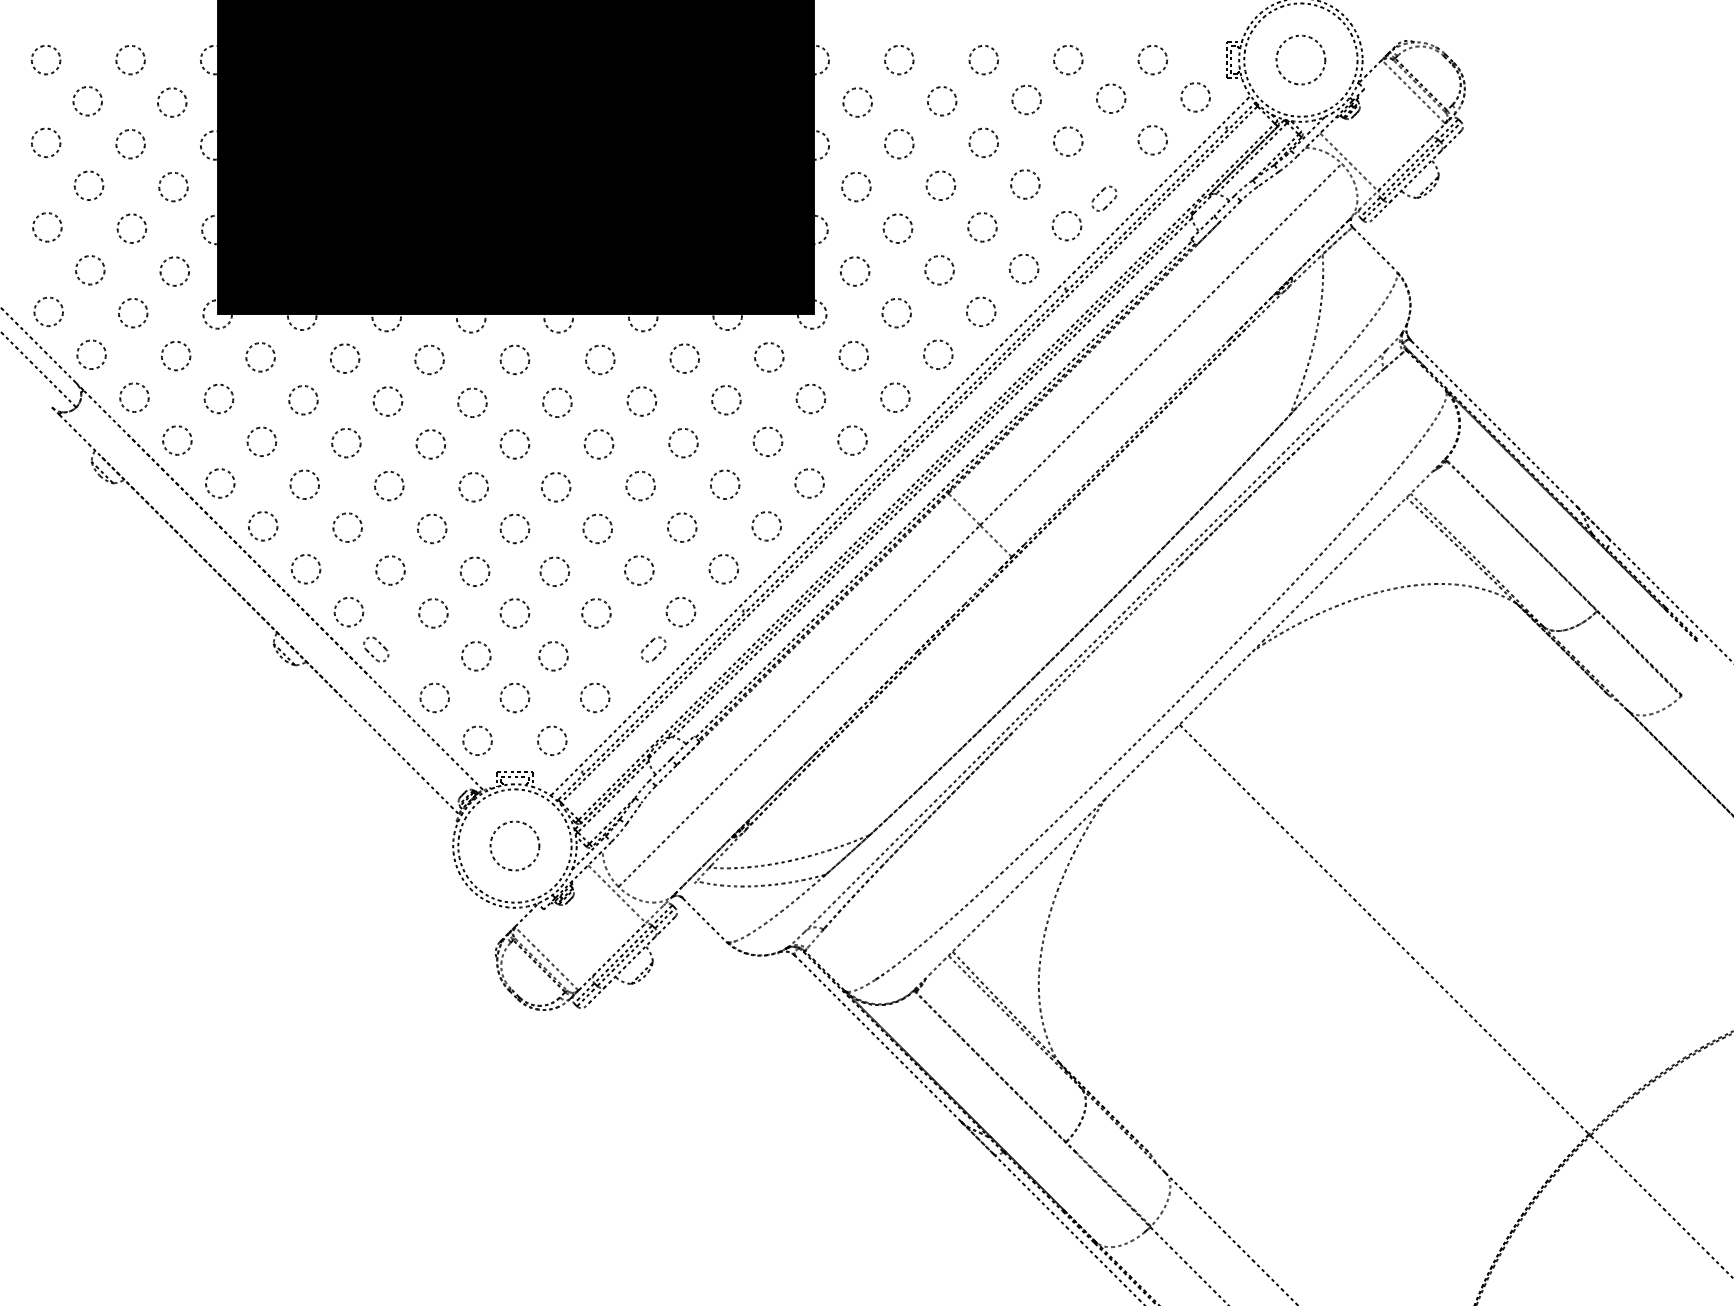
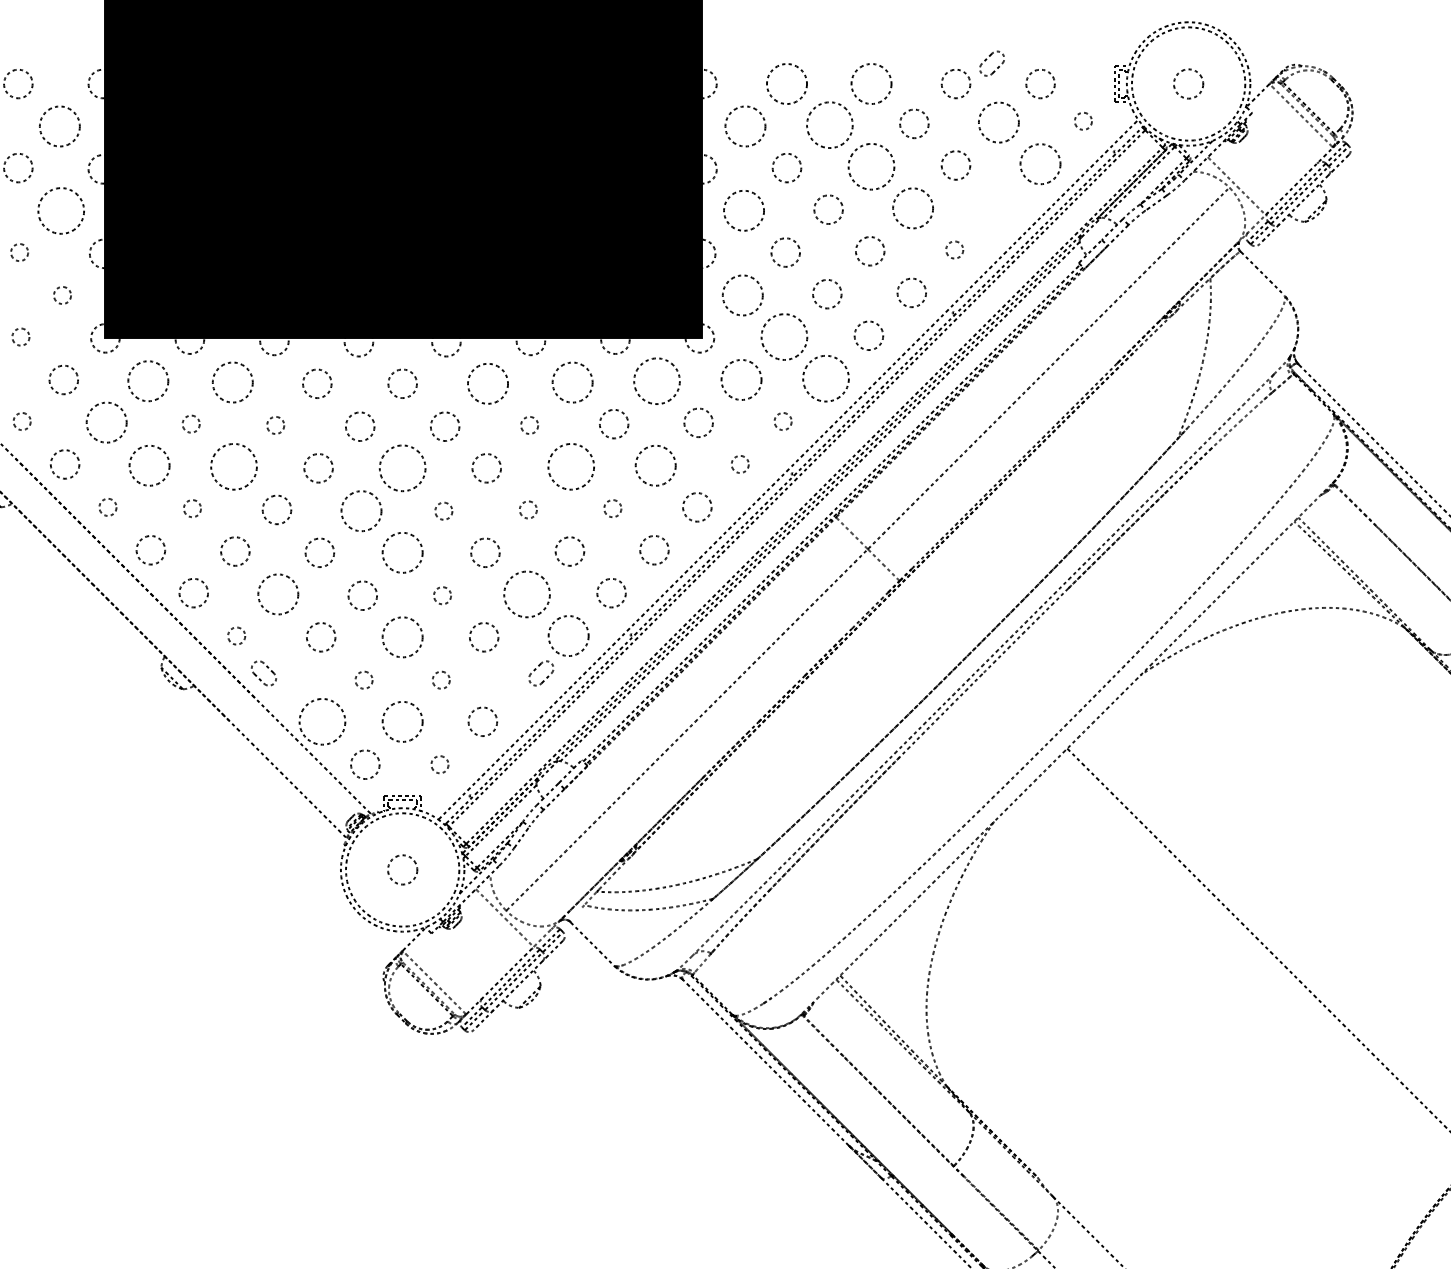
circle: (898, 59) -> (786, 83), size x1.4
circle: (983, 59) -> (871, 83), size x1.4
circle: (1300, 59) -> (1188, 83), size x0.6
circle: (1195, 97) -> (1083, 121), size x0.6
circle: (1110, 98) -> (998, 122), size x1.4
circle: (941, 100) -> (829, 124), size x1.6
circle: (172, 102) -> (60, 126), size x1.4
circle: (857, 102) -> (745, 126), size x1.4
circle: (1152, 140) -> (1040, 164), size x1.4
circle: (983, 142) -> (871, 166), size x1.6
circle: (1025, 184) -> (913, 208), size x1.4
circle: (173, 186) -> (61, 210), size x1.6
circle: (856, 187) -> (744, 211), size x1.4
part: (1099, 194) -> (987, 59), moved
circle: (1066, 225) -> (954, 249), size x0.6
circle: (131, 228) -> (19, 252), size x0.6
circle: (174, 271) -> (62, 295), size x0.6
circle: (854, 271) -> (742, 295), size x1.4
circle: (132, 312) -> (20, 336), size x0.6
circle: (896, 312) -> (784, 336), size x1.6
circle: (938, 354) -> (826, 378), size x1.6
circle: (853, 355) -> (741, 379), size x1.4
circle: (260, 357) -> (148, 381), size x1.4
circle: (769, 357) -> (657, 381), size x1.6
circle: (344, 358) -> (232, 382), size x1.4
circle: (684, 358) -> (572, 382), size x1.4
circle: (600, 359) -> (488, 383), size x1.4
circle: (134, 397) -> (22, 421), size x0.6
circle: (895, 397) -> (783, 421), size x0.6
circle: (218, 399) -> (106, 423), size x1.4
circle: (303, 399) -> (191, 423), size x0.6
circle: (387, 401) -> (275, 425), size x0.6
circle: (641, 401) -> (529, 425), size x0.6
circle: (852, 440) -> (740, 464), size x0.6
circle: (261, 441) -> (149, 465), size x1.4
circle: (767, 441) -> (655, 465), size x1.4
circle: (346, 443) -> (234, 467), size x1.6
circle: (683, 443) -> (571, 467), size x1.6
circle: (514, 444) -> (402, 468), size x1.6
circle: (219, 483) -> (107, 507), size x0.6
circle: (304, 484) -> (192, 508), size x0.6
circle: (724, 484) -> (612, 508), size x0.6
circle: (640, 485) -> (528, 509), size x0.6
circle: (473, 487) -> (361, 511), size x1.4
circle: (555, 487) -> (443, 511), size x0.6
circle: (514, 528) -> (402, 552), size x1.4
circle: (390, 570) -> (278, 594), size x1.4
circle: (639, 570) -> (527, 594), size x1.6
circle: (554, 571) -> (442, 595), size x0.6
circle: (348, 611) -> (236, 635), size x0.6
circle: (680, 611) -> (568, 635), size x1.4
circle: (514, 613) -> (402, 637), size x1.4
circle: (476, 656) -> (364, 680), size x0.6
circle: (553, 656) -> (441, 680), size x0.6
circle: (434, 697) -> (322, 721), size x1.6
circle: (514, 697) -> (402, 721), size x1.4
circle: (551, 740) -> (439, 764), size x0.6
circle: (514, 845) -> (402, 869), size x0.6

